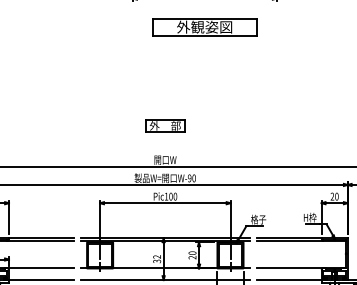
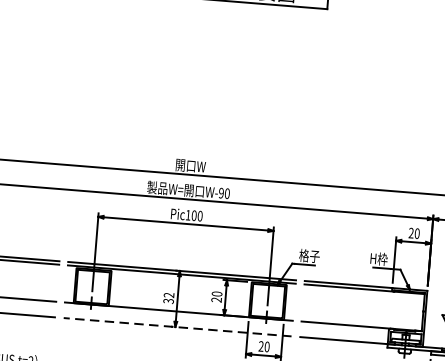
part: (165, 125) -> (194, 119), removed
line: (165, 280) -> (177, 327), solid -> dashed

